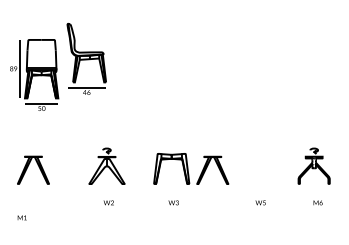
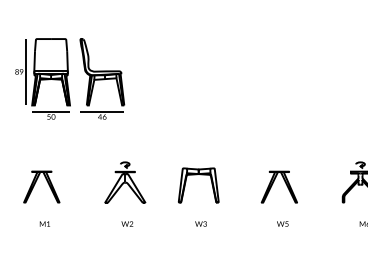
part: (86, 58) -> (102, 78), moved
part: (212, 169) -> (279, 186), moved
text: (260, 202) -> (282, 223), moved
text: (21, 217) -> (44, 223), moved

